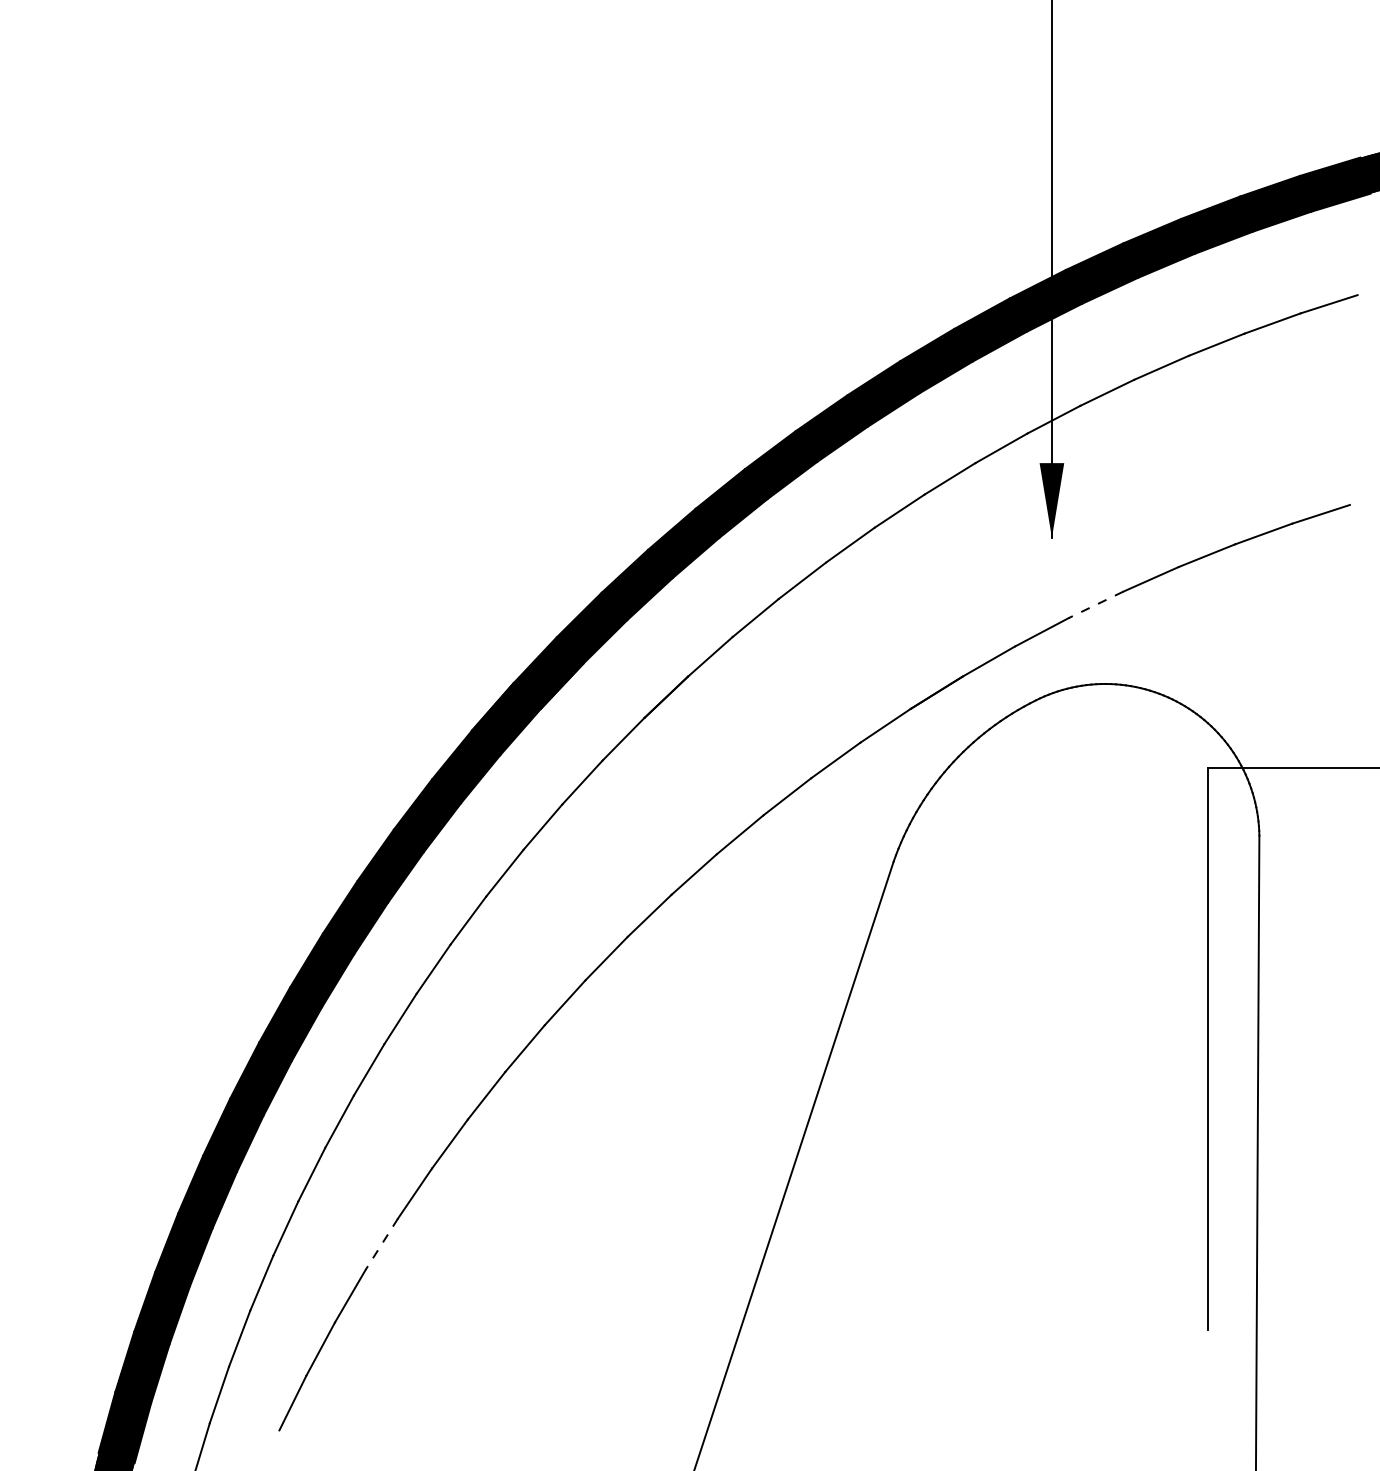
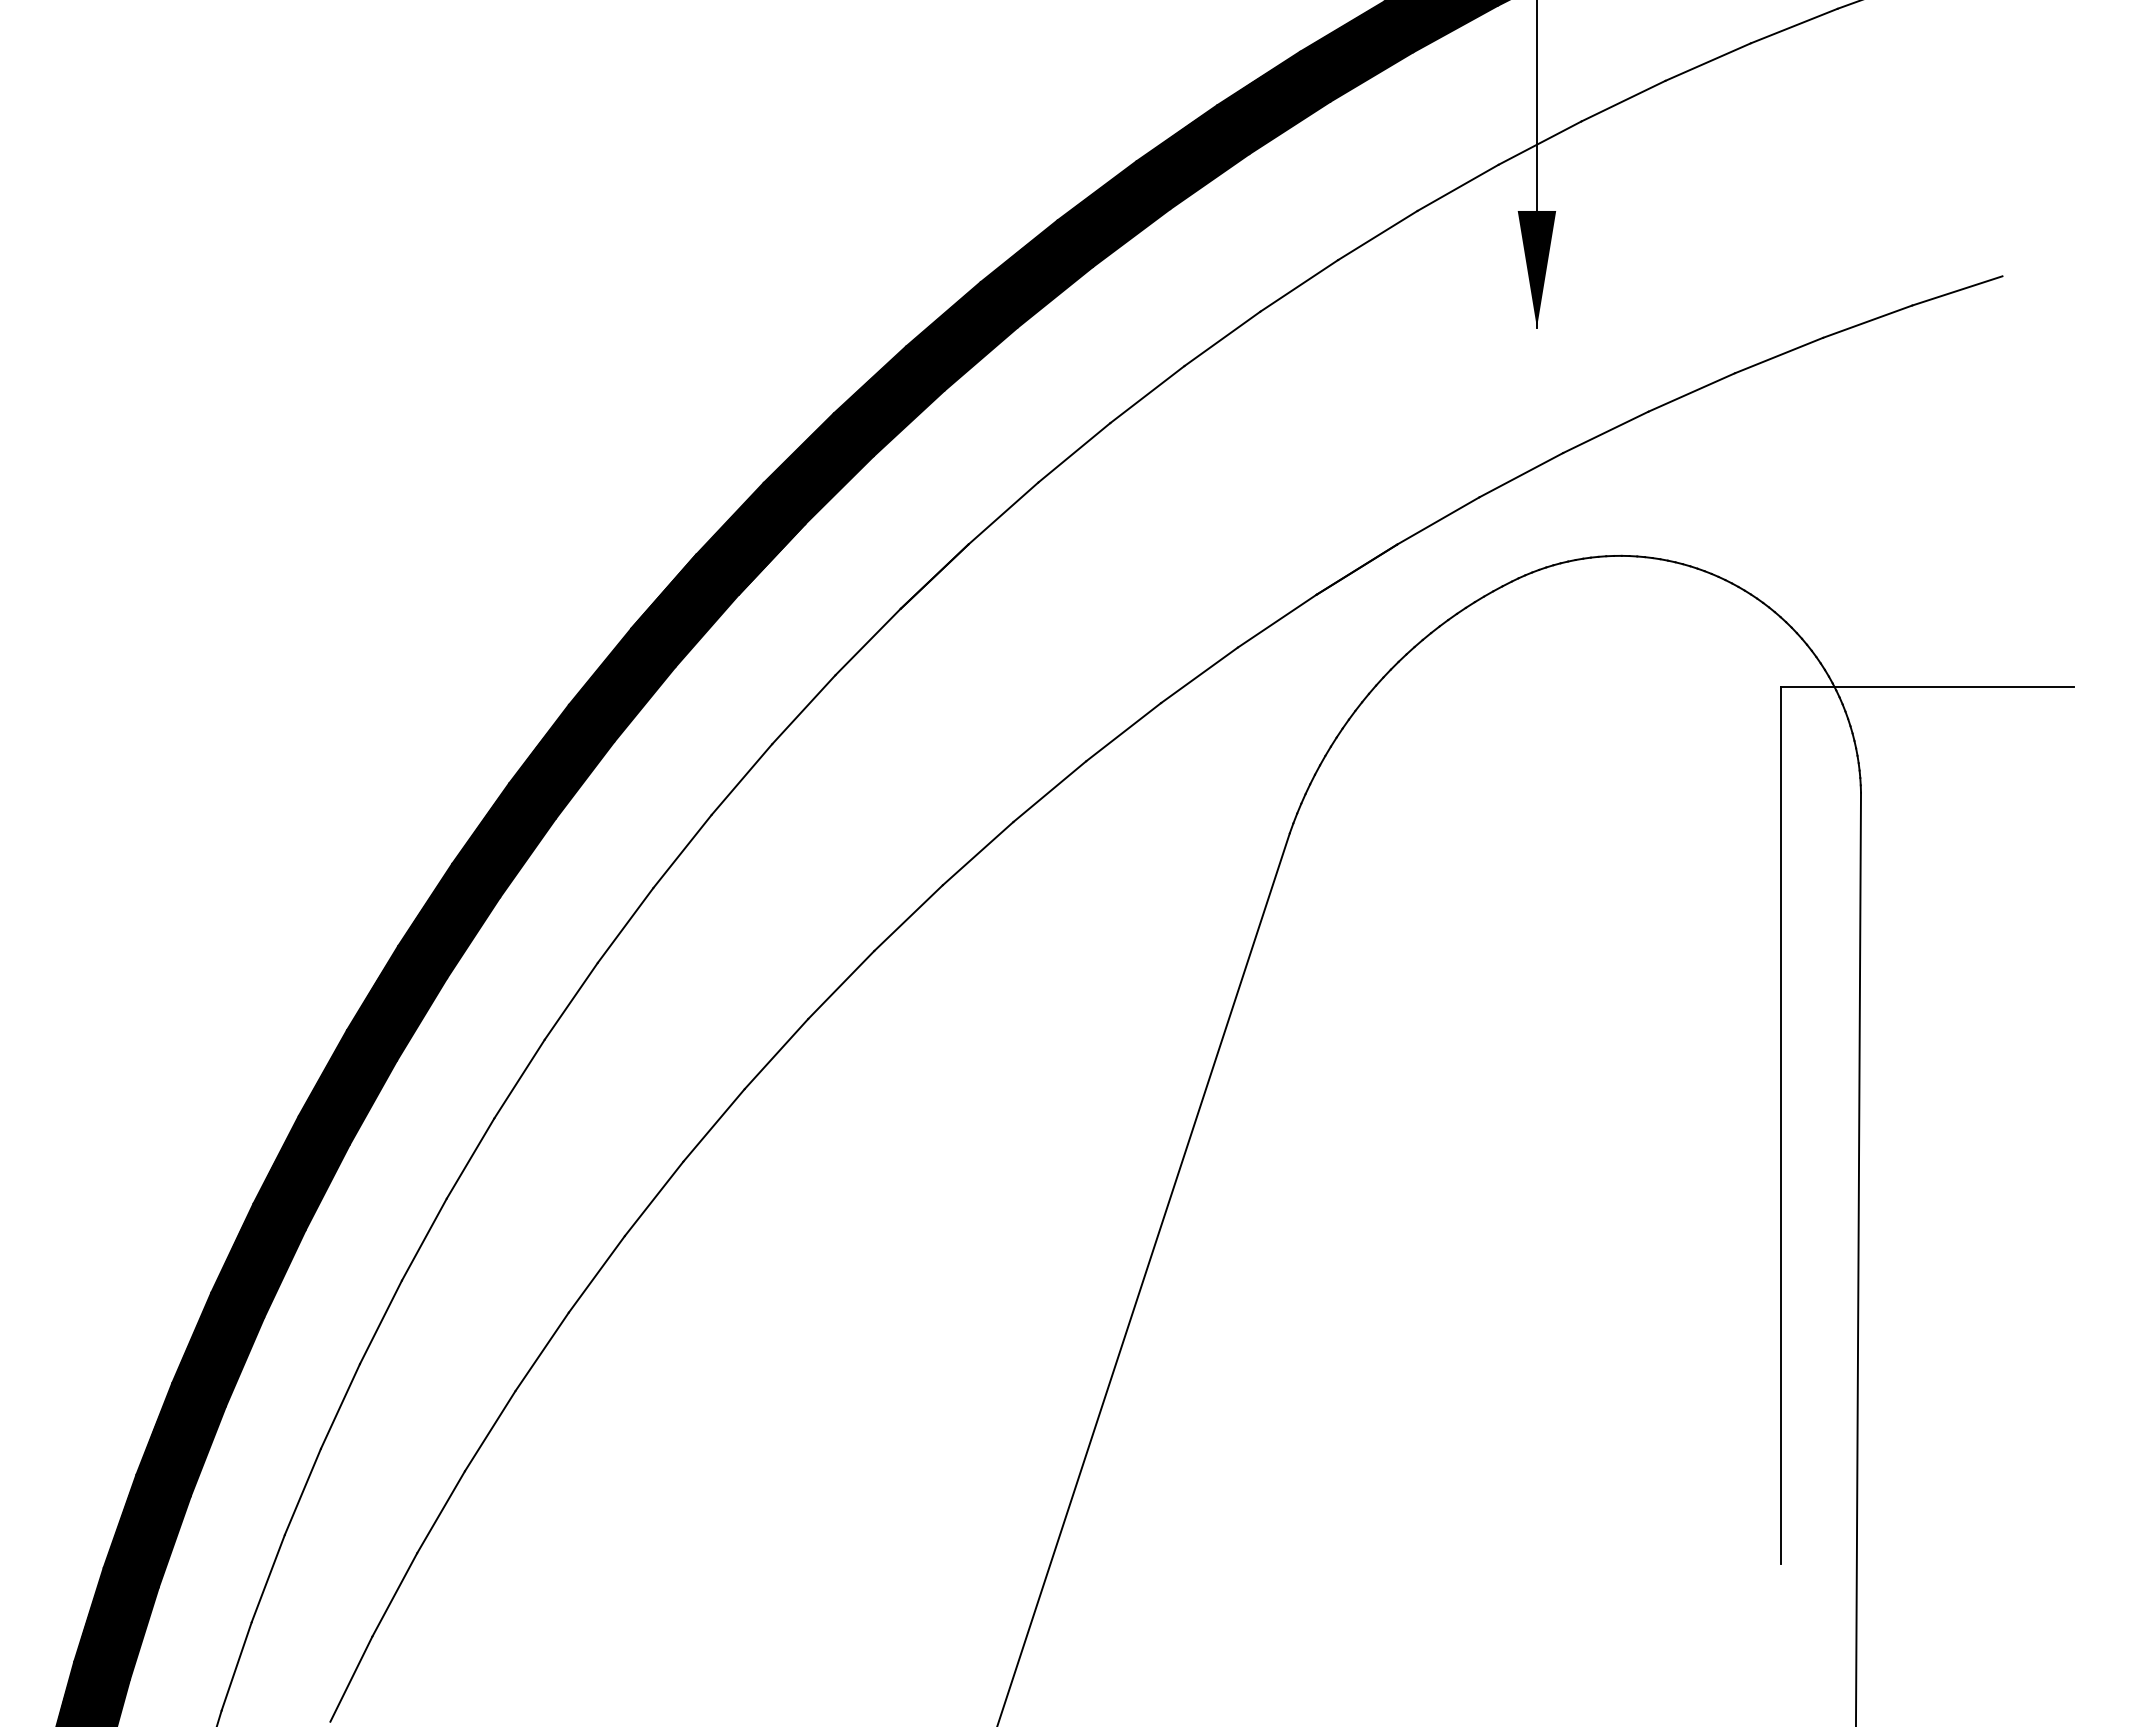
line: (1095, 605) -> (1605, 433), dashed -> solid
line: (381, 1244) -> (489, 1431), dashed -> solid

